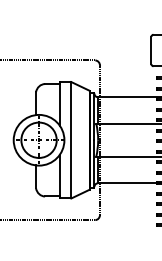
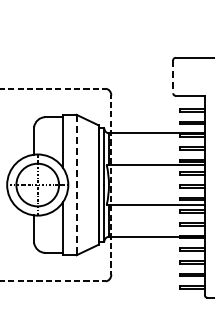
line: (151, 51) -> (173, 77), solid -> dashed
line: (71, 140) -> (76, 185), solid -> dashed

